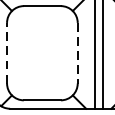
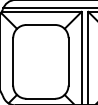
line: (7, 52) -> (13, 61), dashed -> solid
line: (77, 52) -> (68, 61), dashed -> solid

